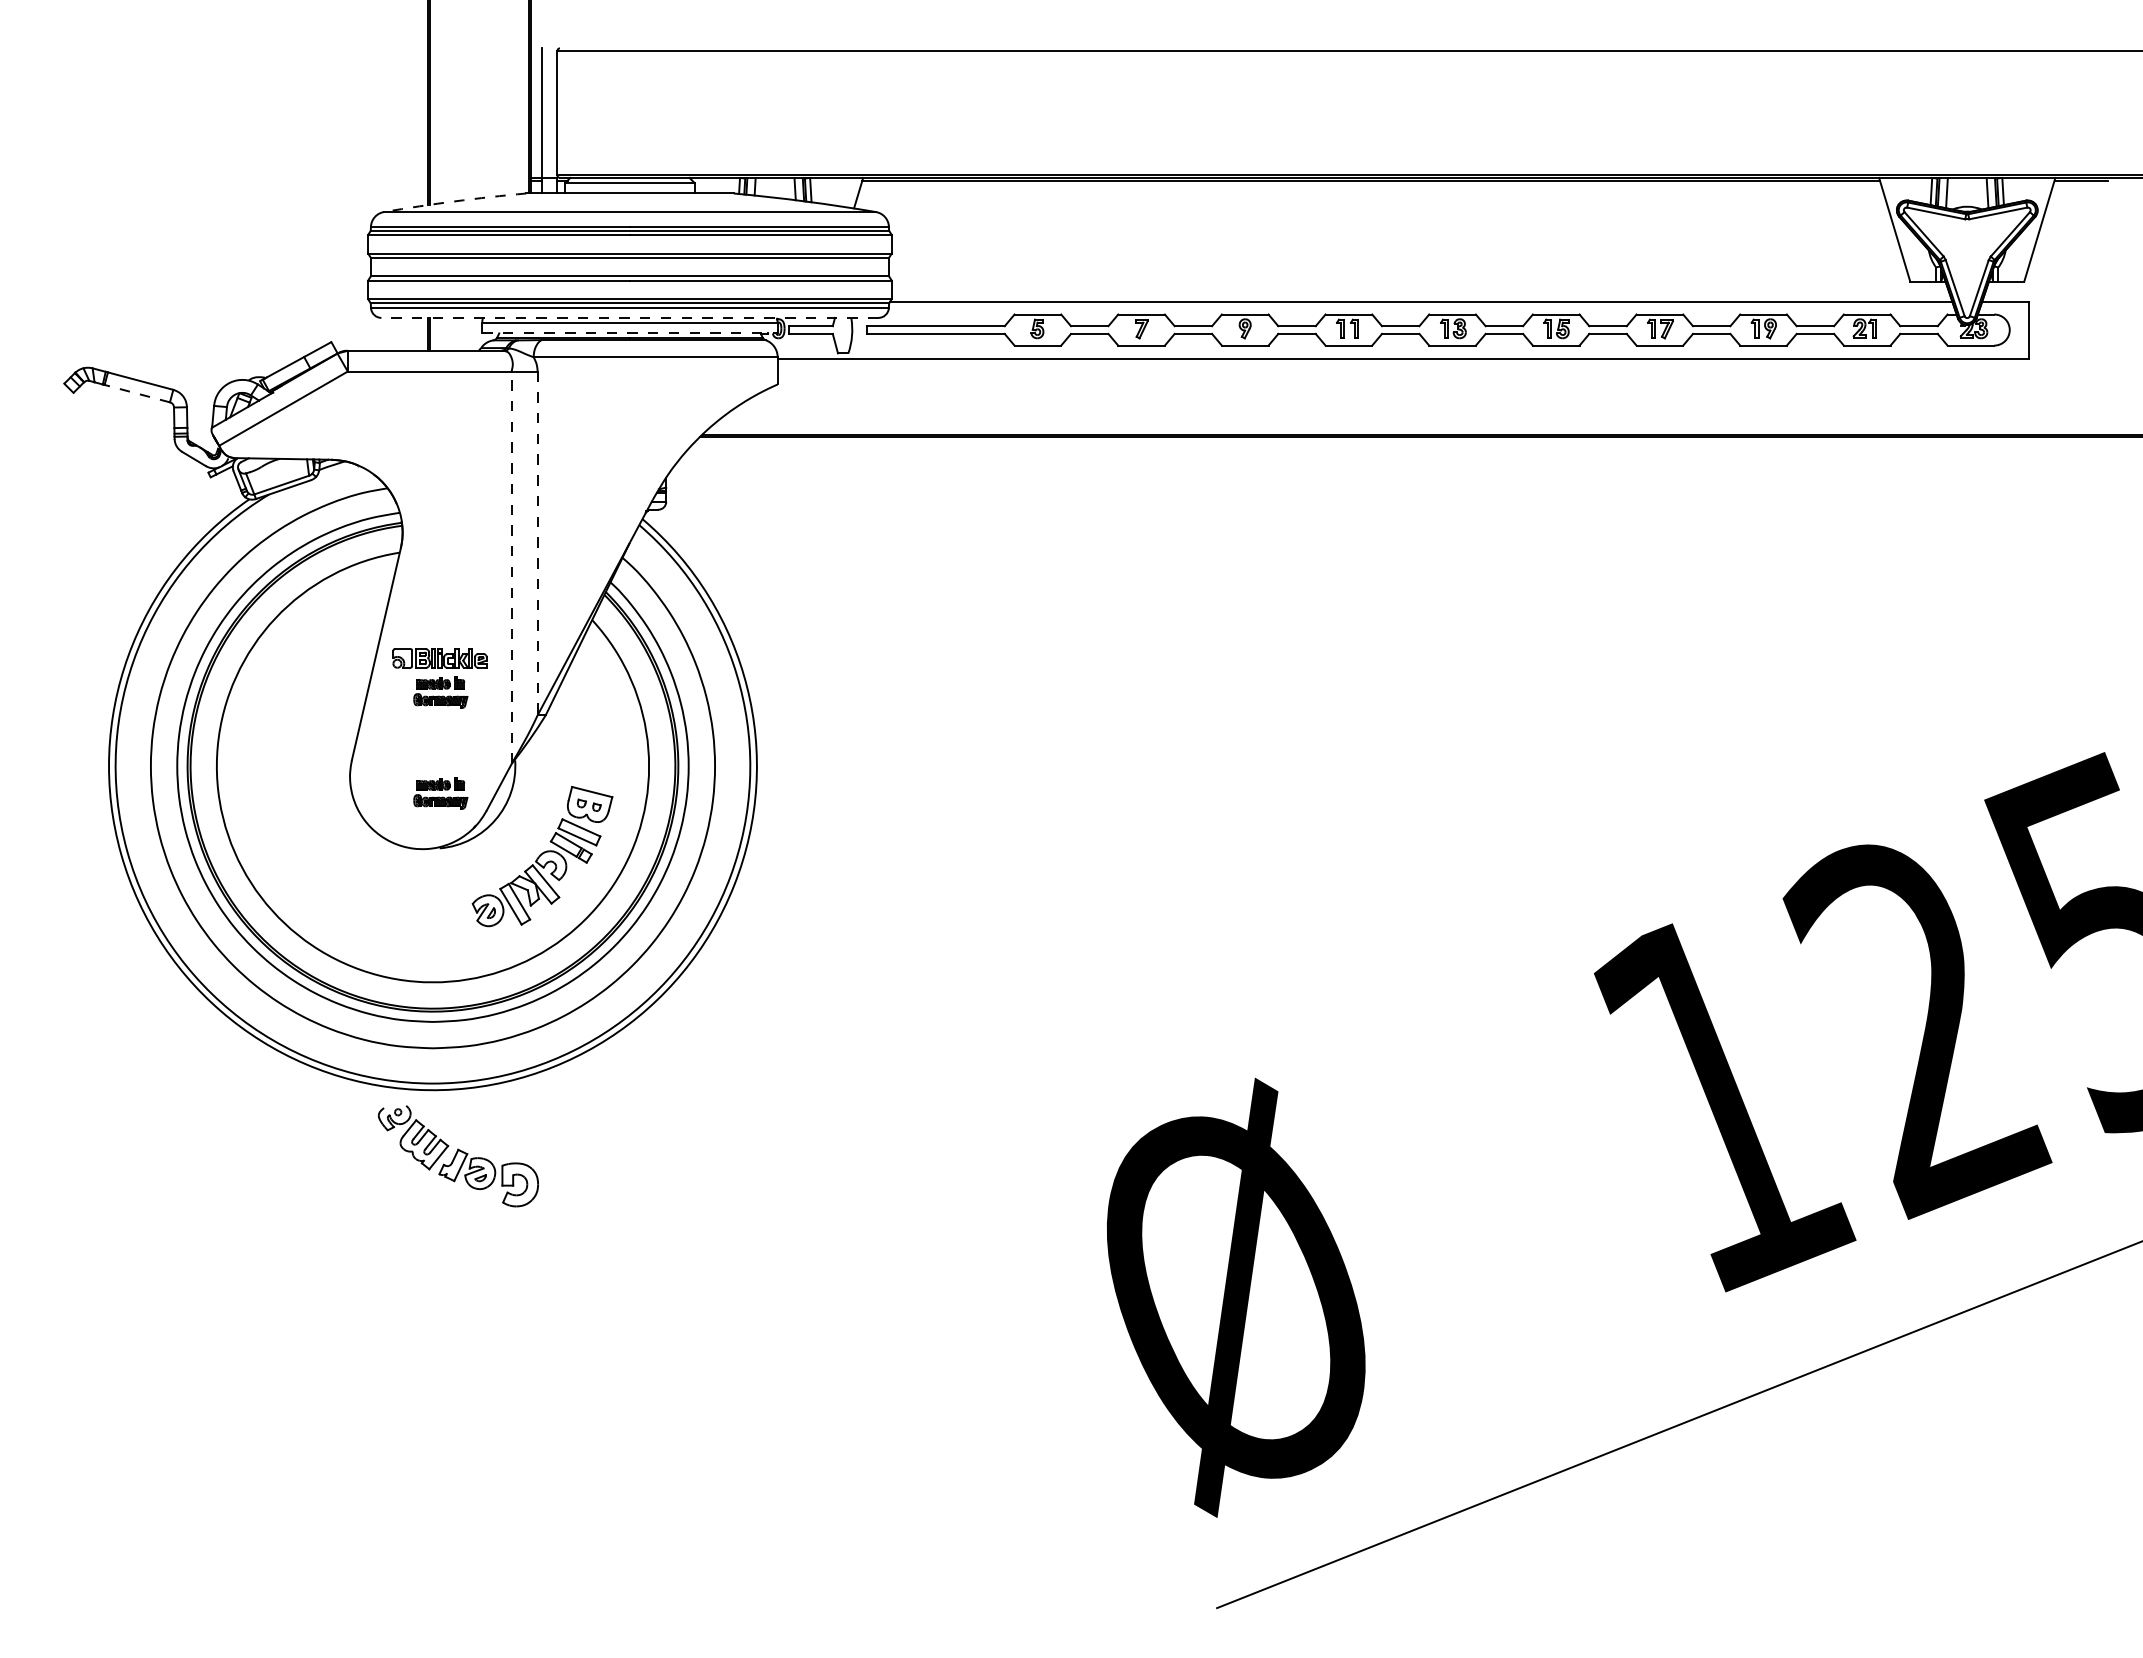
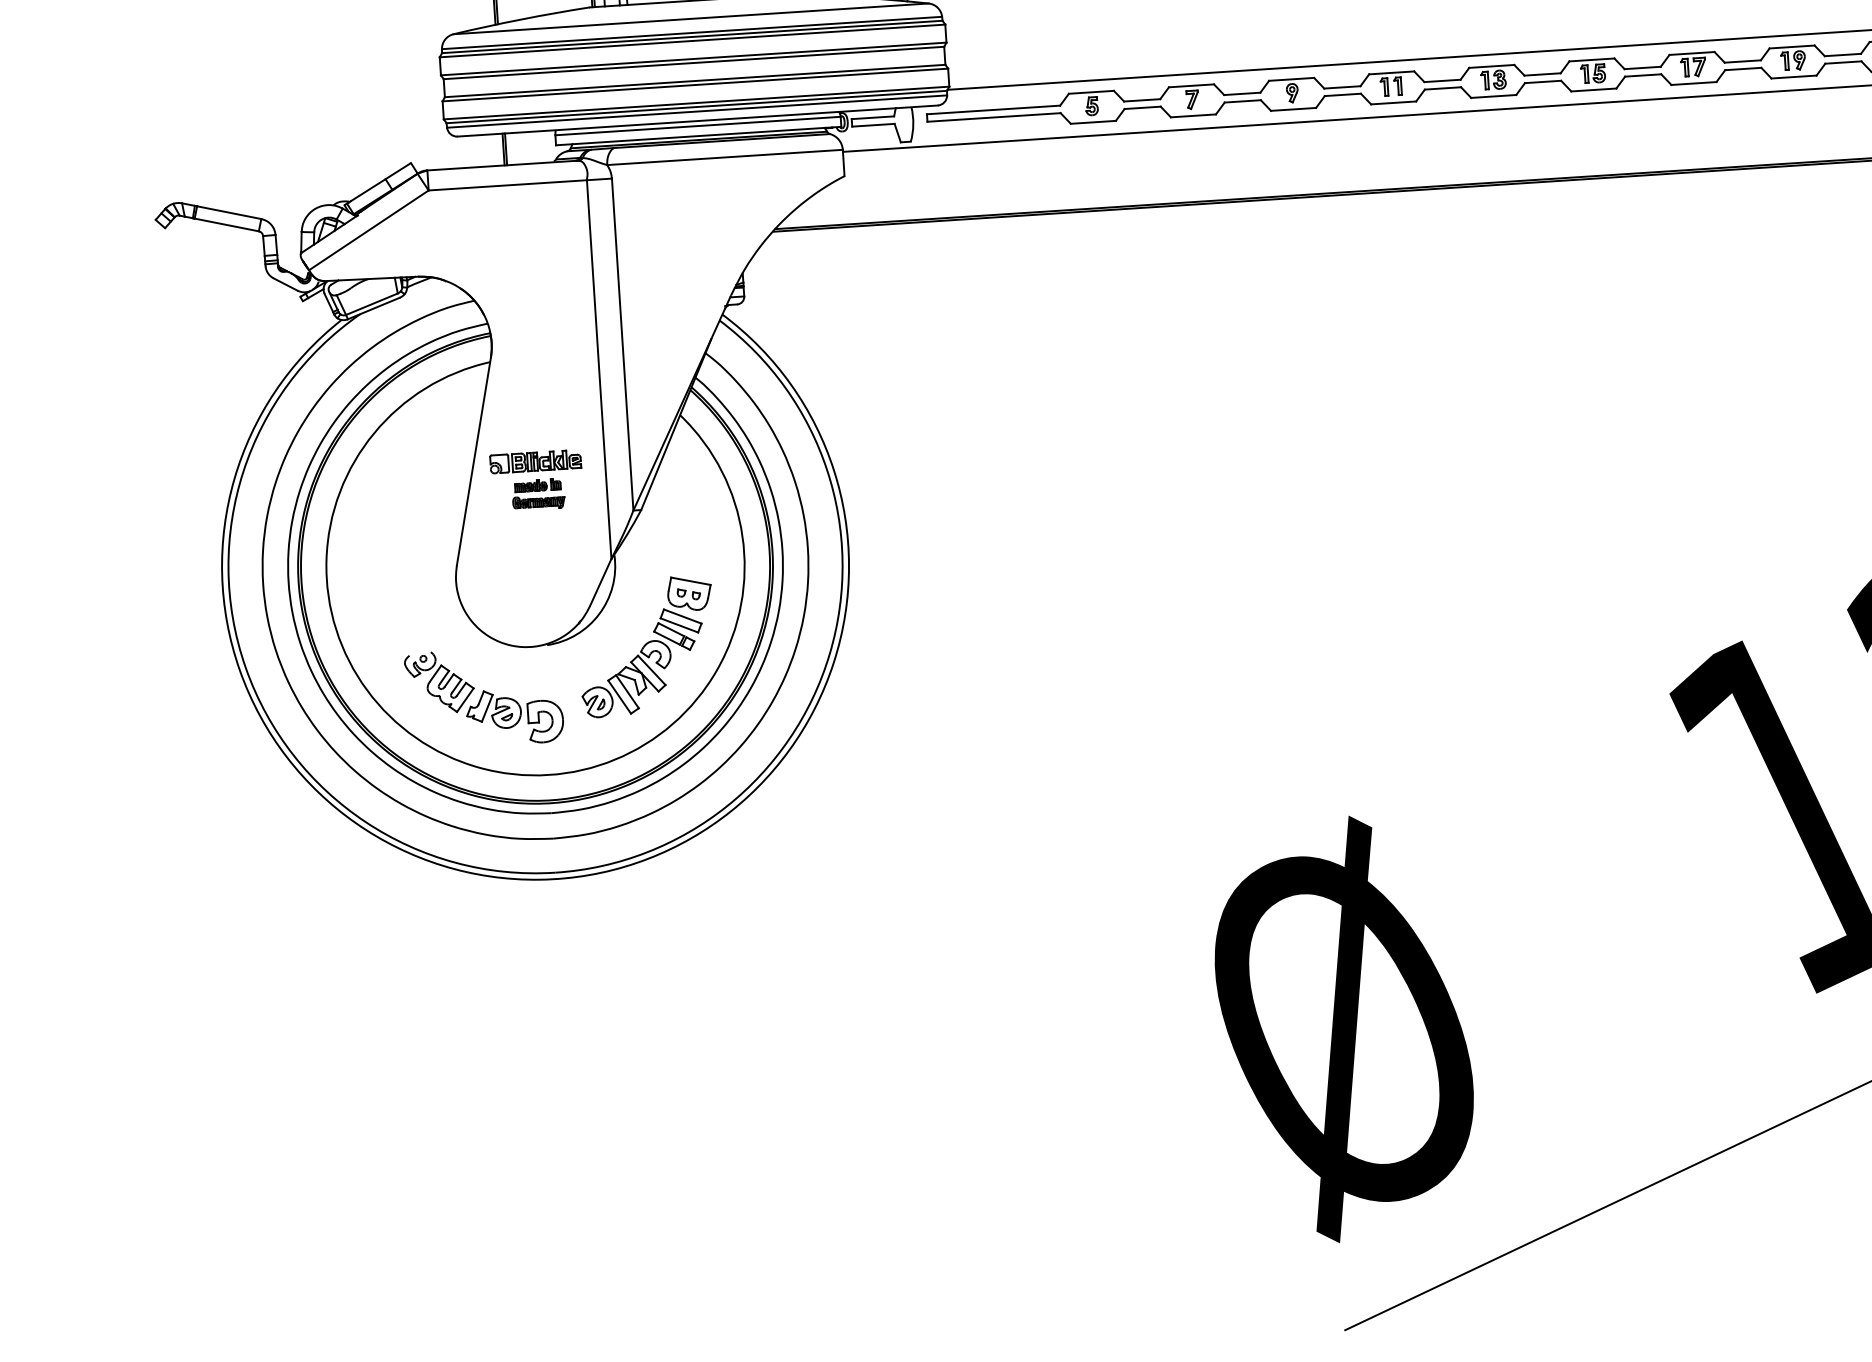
arc: (454, 201) -> (521, 19), dashed -> solid
line: (629, 317) -> (697, 120), dashed -> solid
line: (629, 333) -> (698, 136), dashed -> solid
line: (137, 393) -> (226, 224), dashed -> solid
line: (537, 543) -> (622, 344), dashed -> solid
line: (511, 567) -> (598, 369), dashed -> solid
part: (440, 793) -> (544, 592), removed
part: (457, 1156) -> (483, 697), moved

